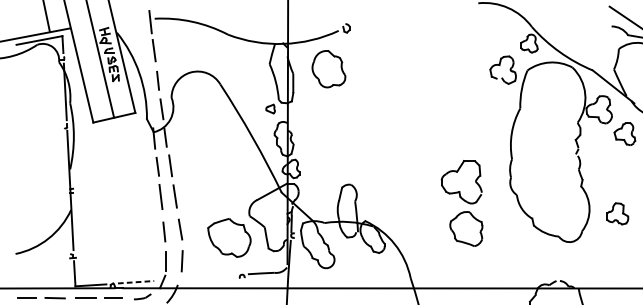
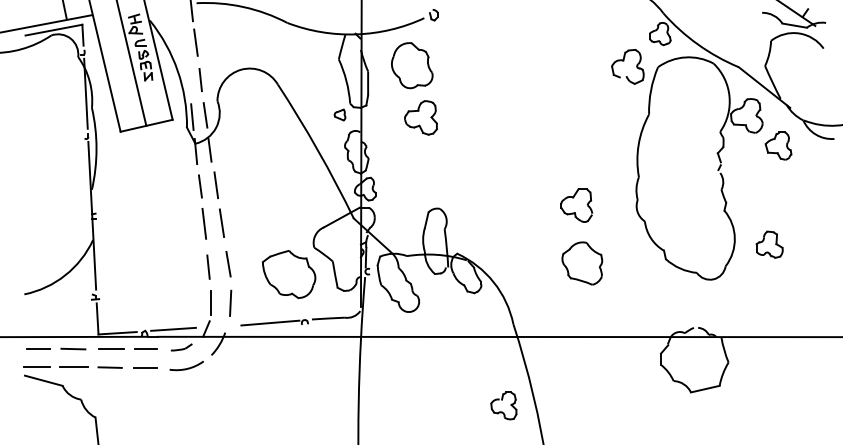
line: (151, 110) -> (192, 116), added
part: (335, 111) -> (420, 117), added
part: (461, 182) -> (576, 205), size x0.62
line: (214, 276) -> (270, 322), added
line: (136, 282) -> (174, 329), dashed -> solid

